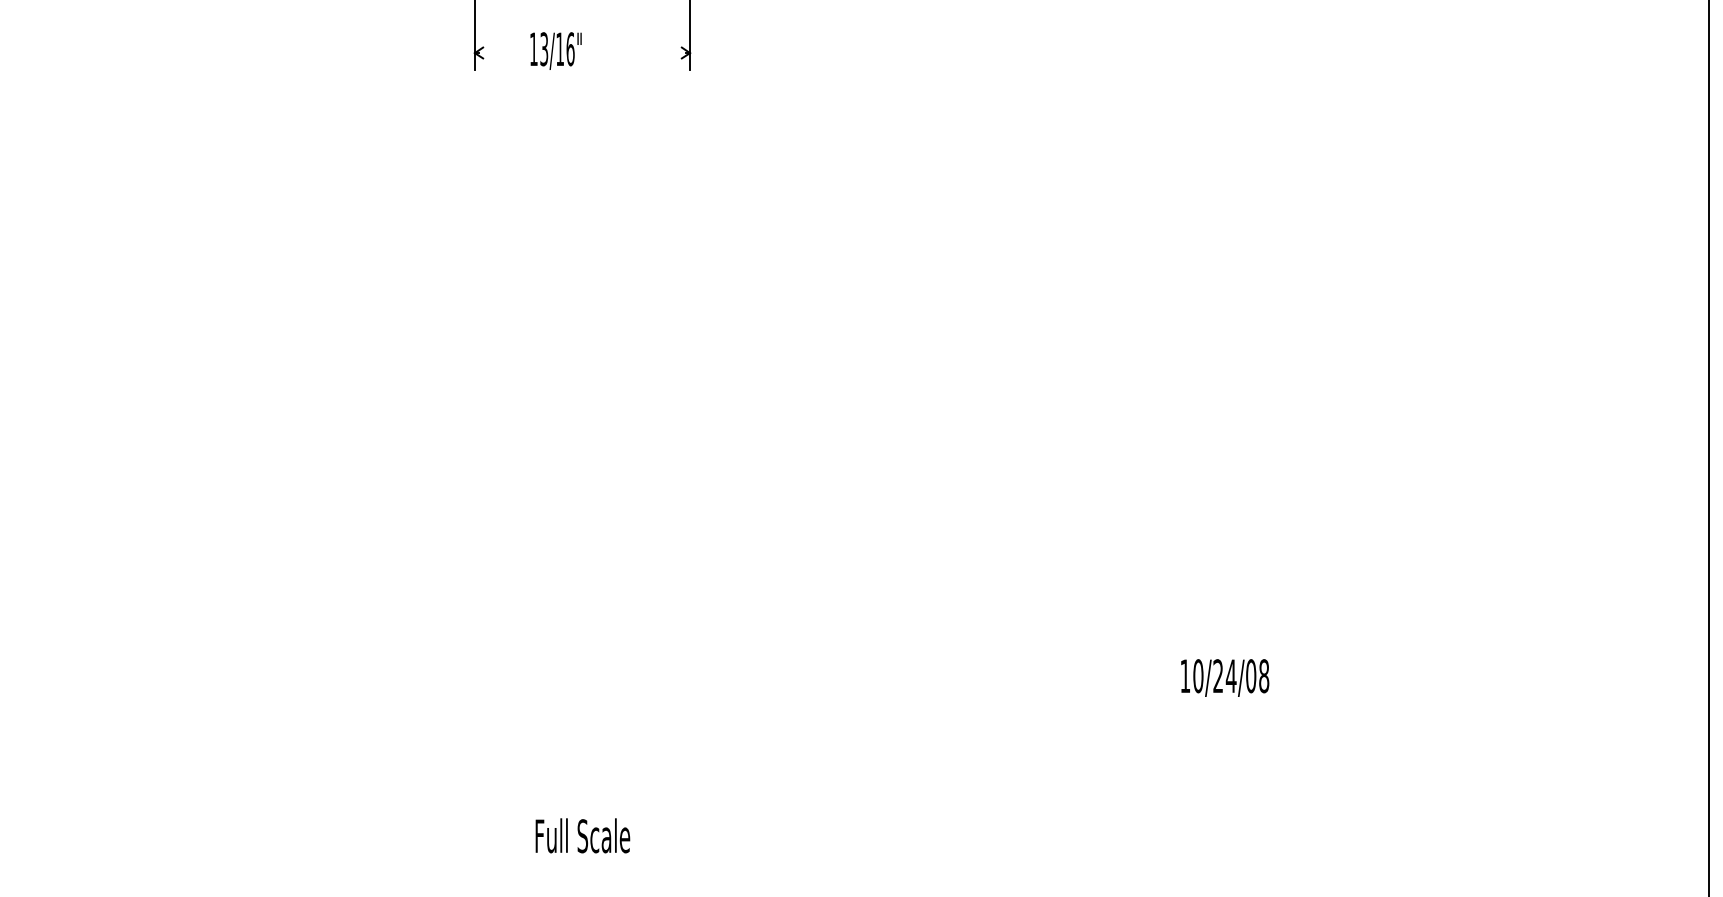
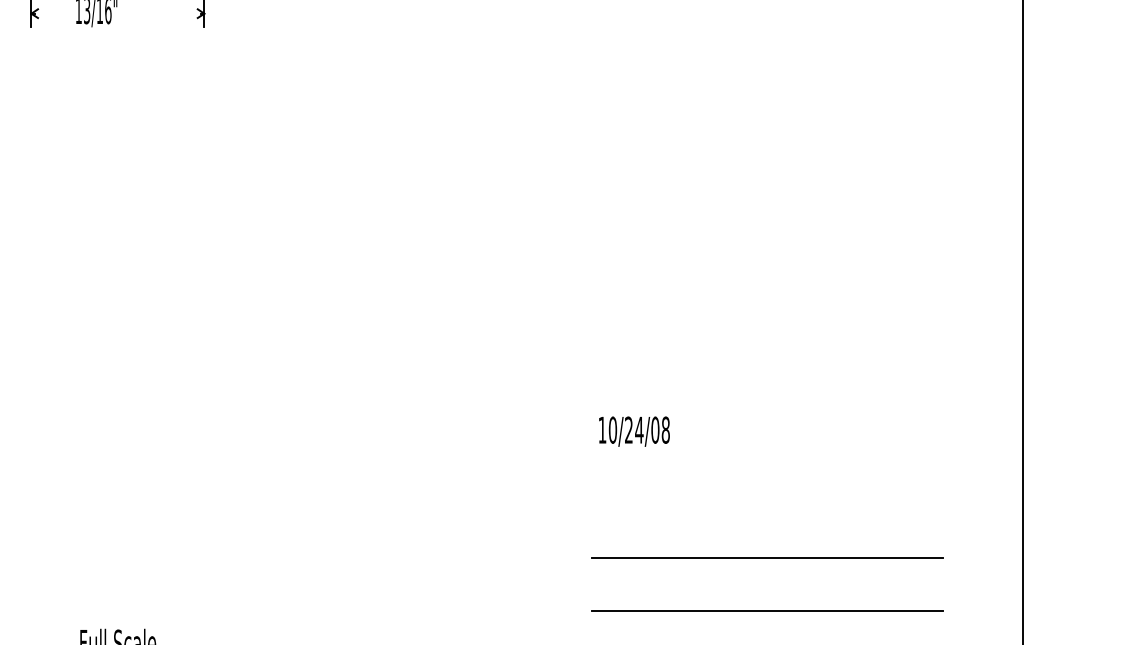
text: (1225, 677) -> (634, 431), moved
line: (1390, 729) -> (767, 557), added
line: (1390, 796) -> (767, 611), added

